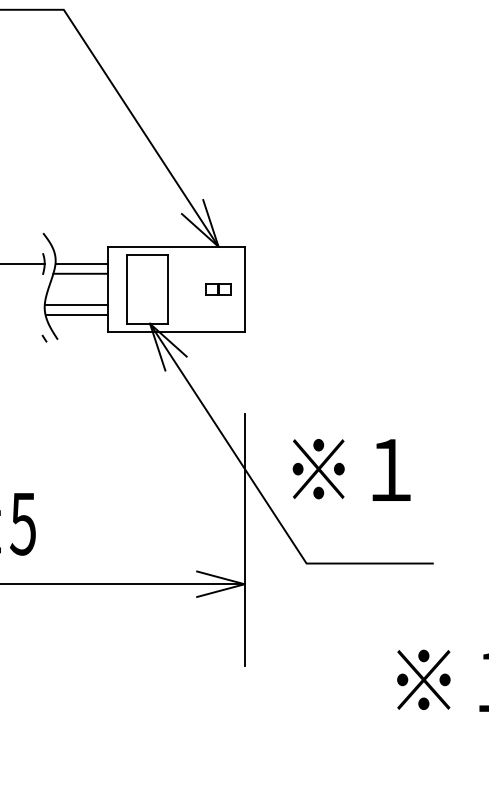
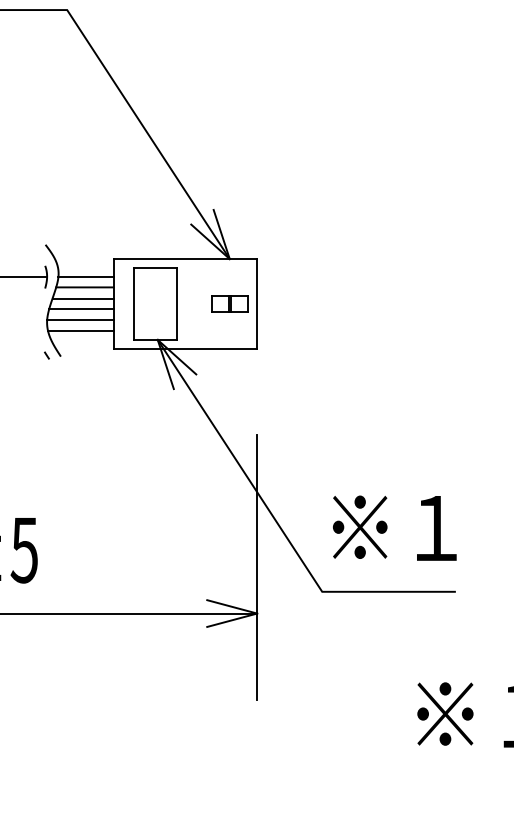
line: (78, 284) -> (82, 298), added
part: (218, 289) -> (229, 303), size x1.43
line: (76, 294) -> (80, 309), added
text: (351, 469) -> (394, 527), moved

